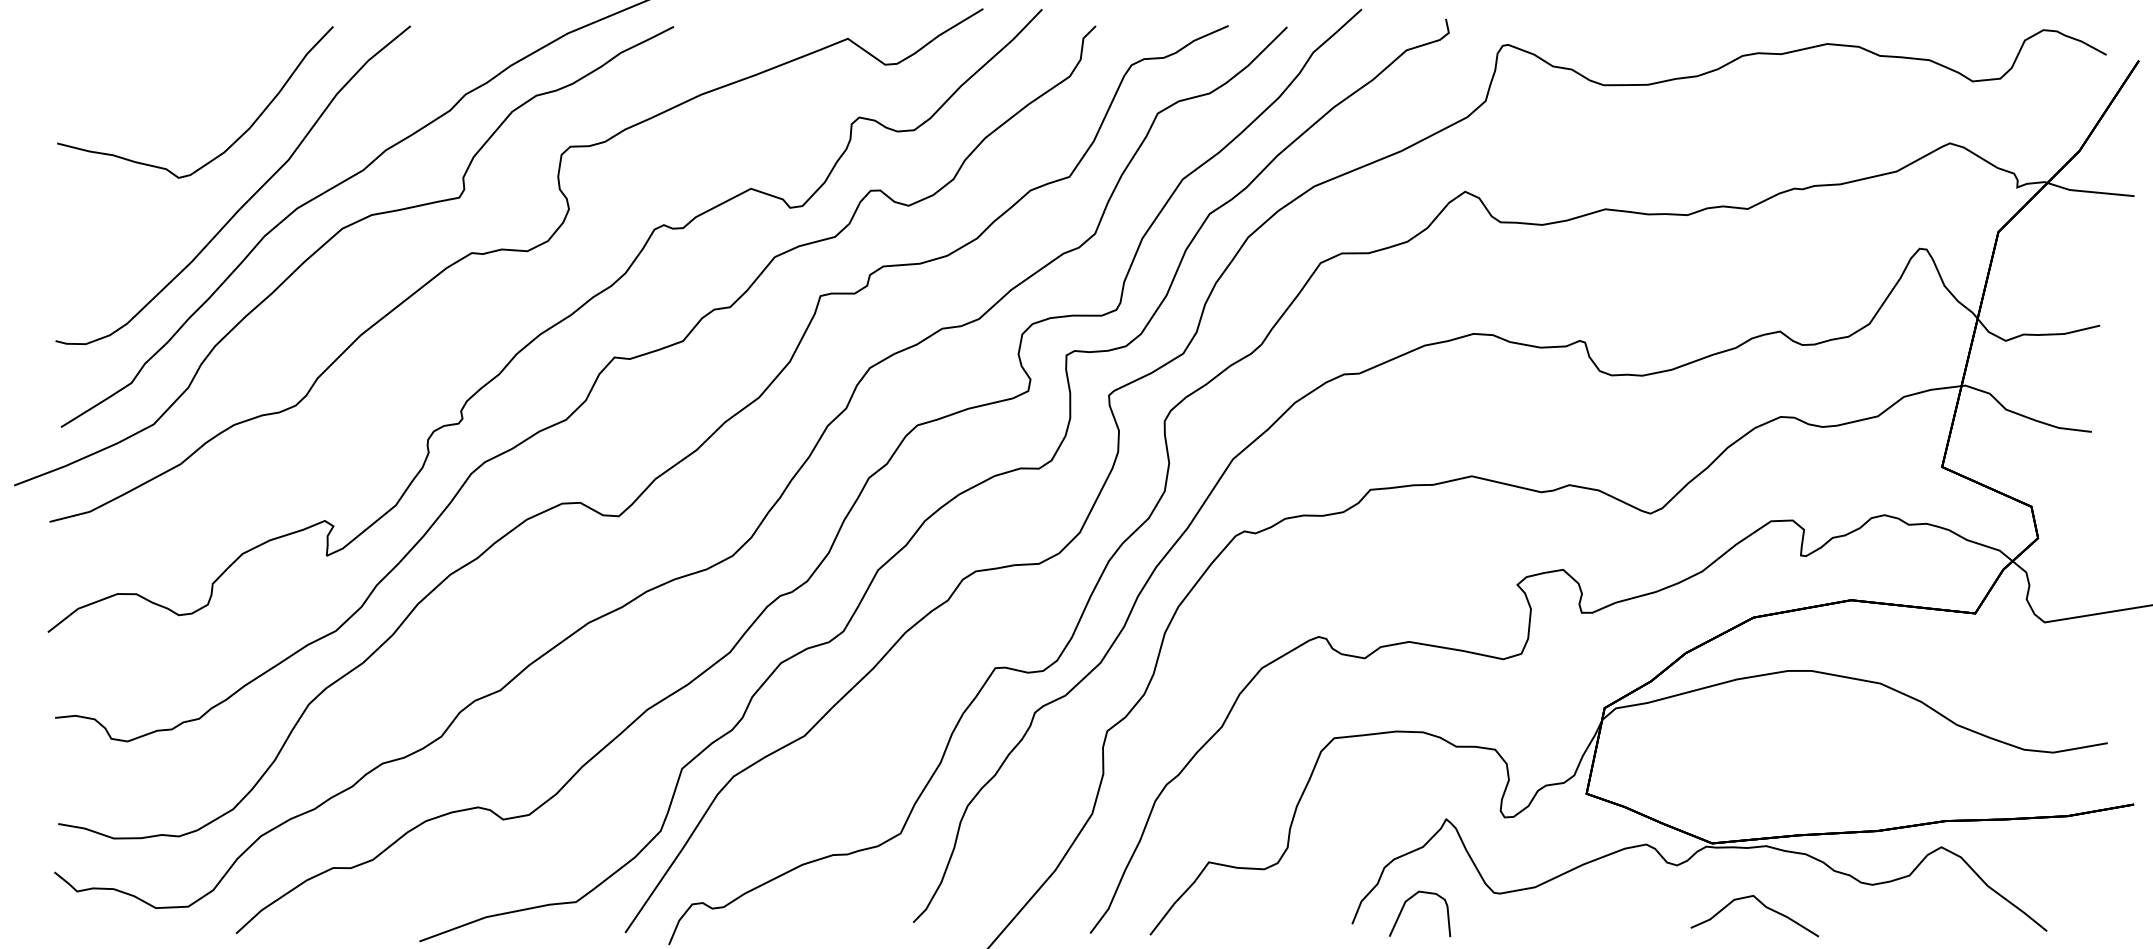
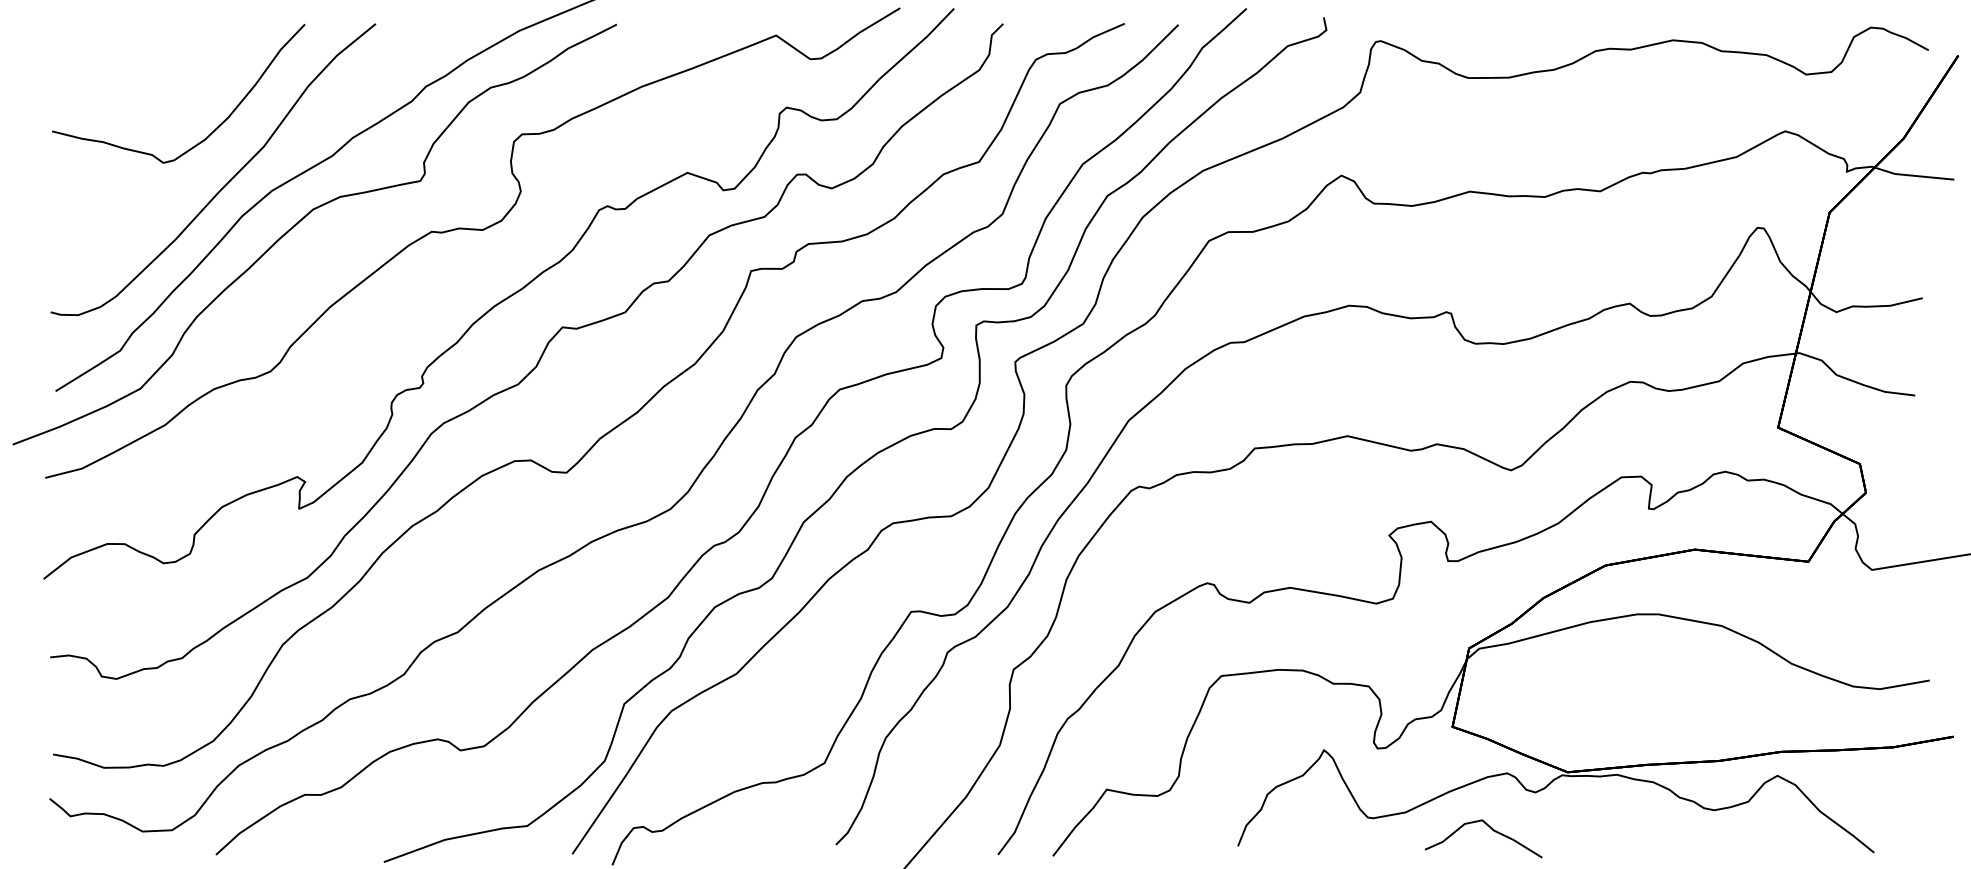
curve: (1763, 905) -> (1491, 829), moved
curve: (1404, 908) -> (1285, 831), removed

